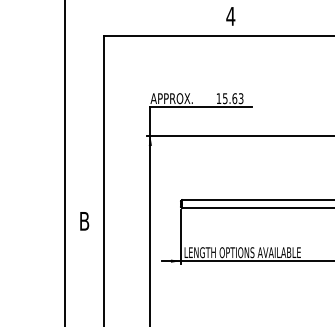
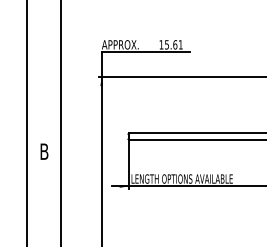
text: (240, 98) -> (180, 44), 15.63 -> 15.61

